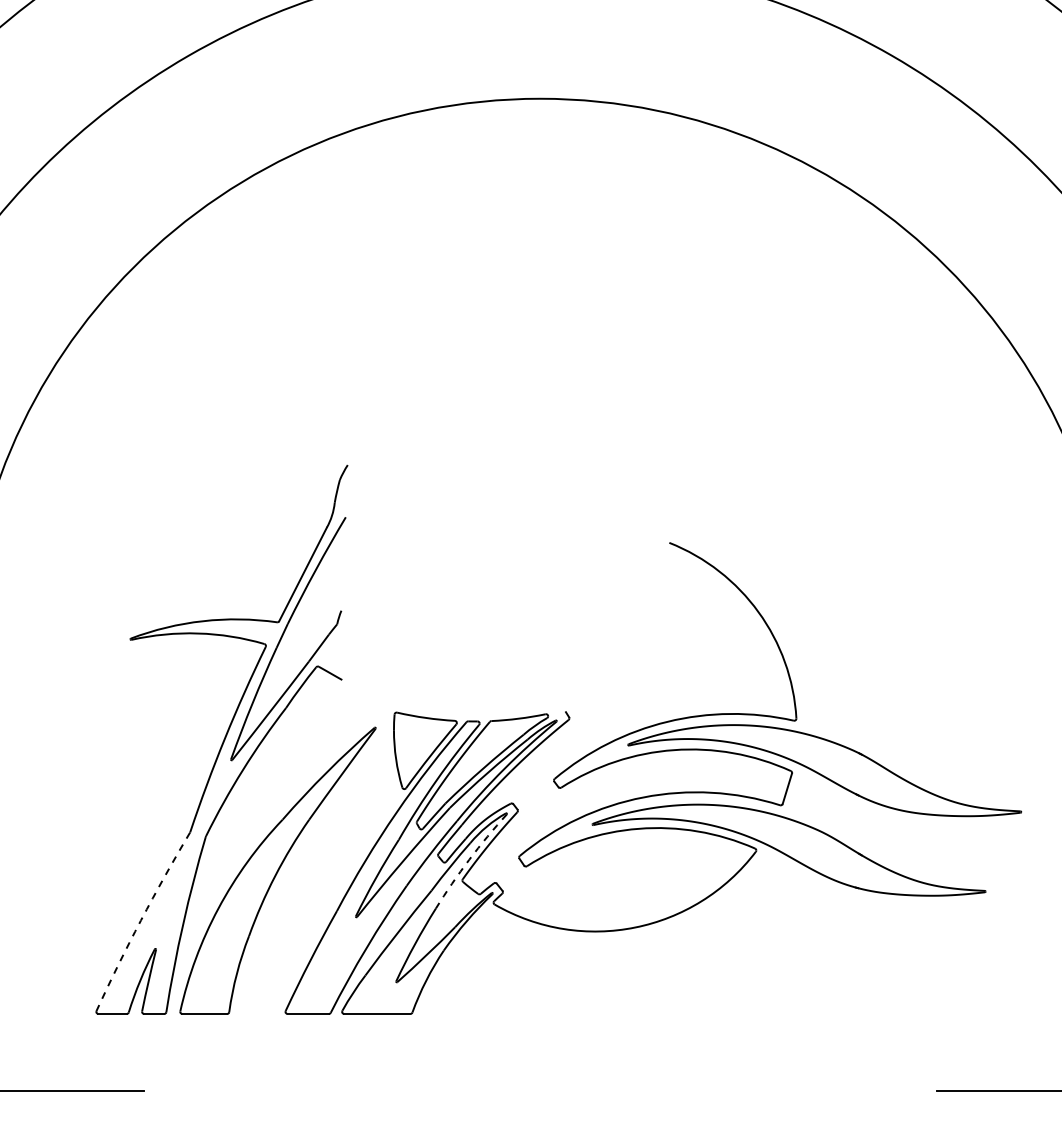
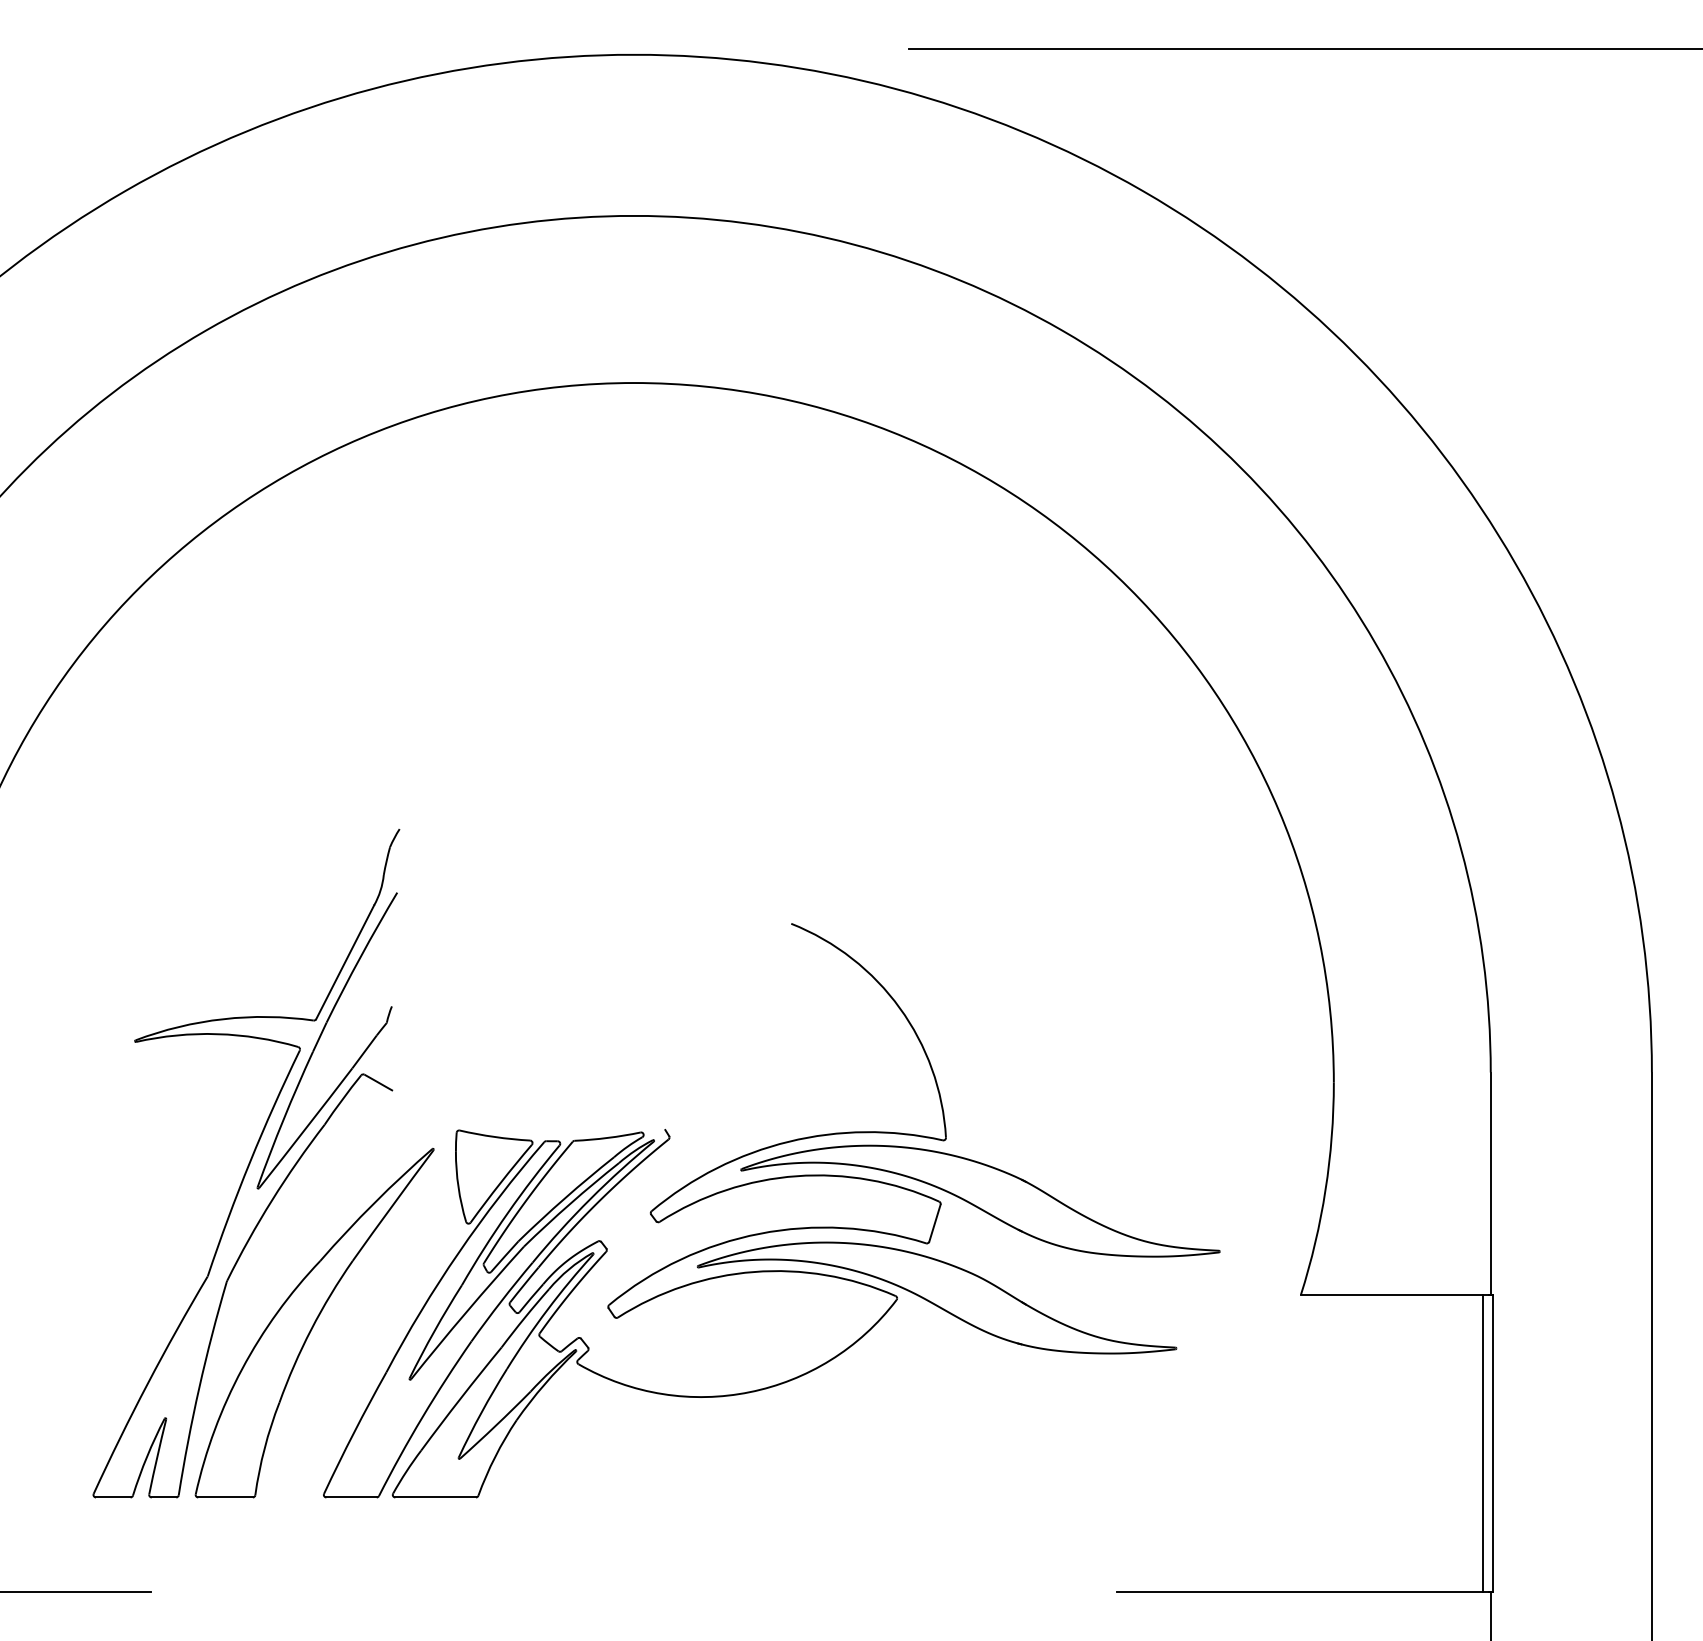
arc: (469, 859) -> (547, 1309), dashed -> solid
arc: (140, 920) -> (147, 1383), dashed -> solid

